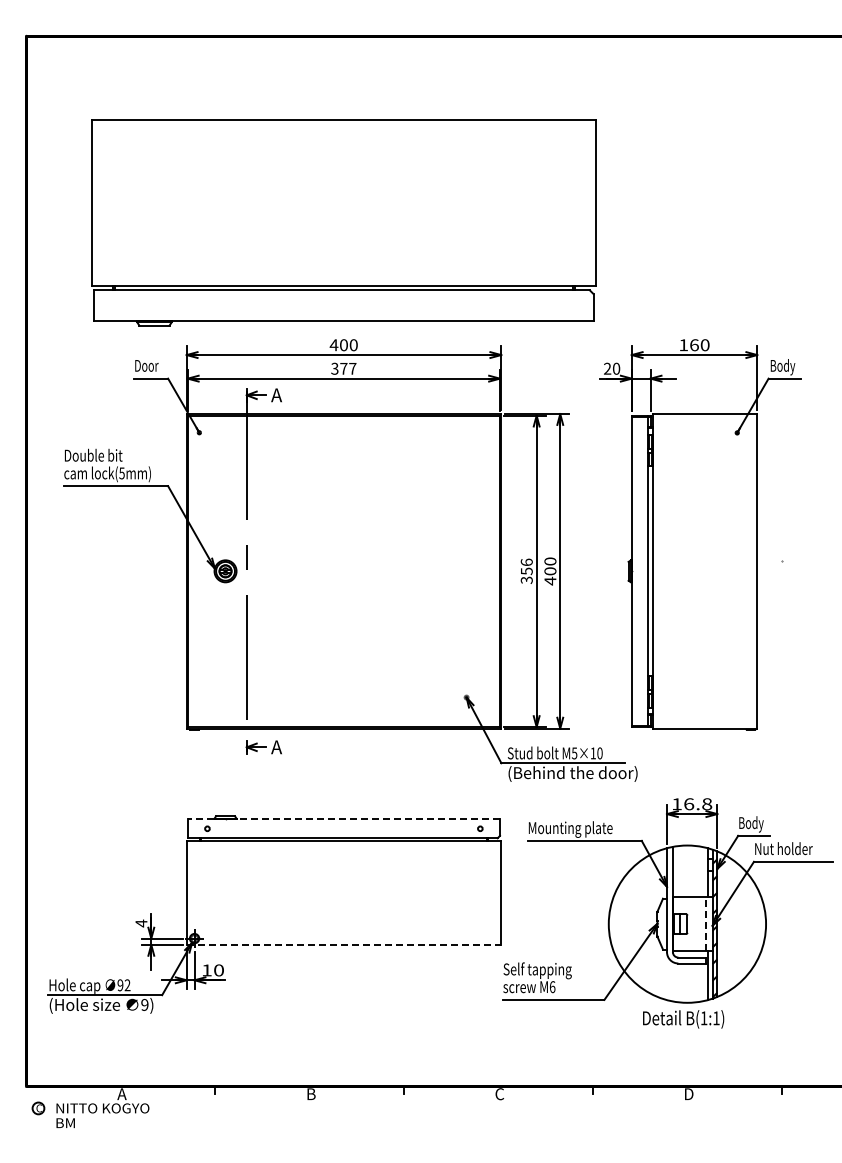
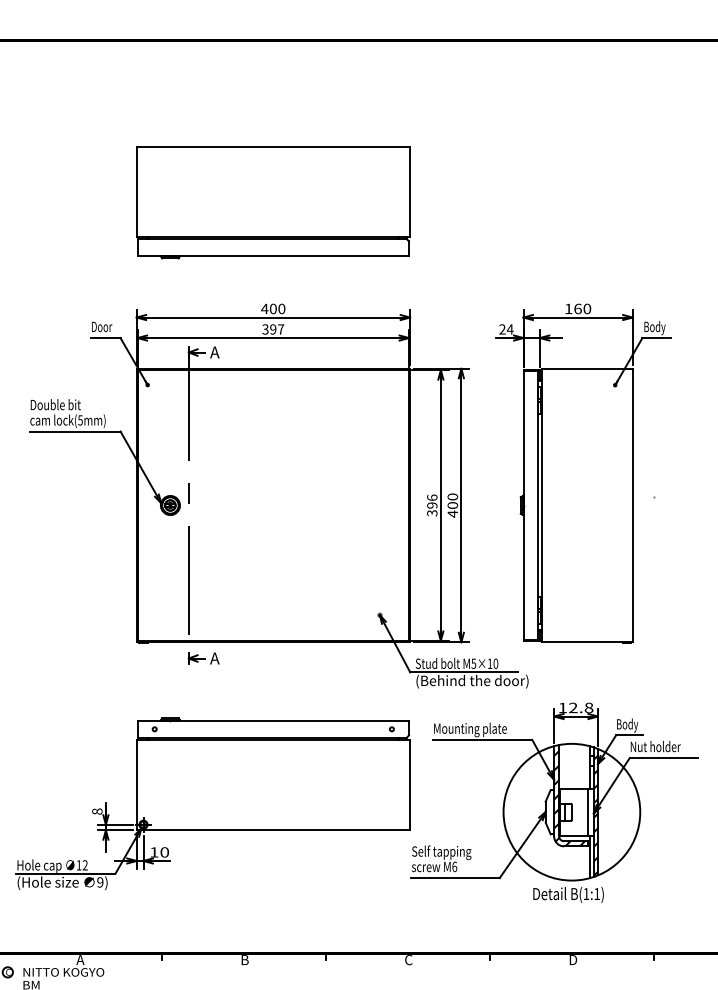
part: (343, 222) -> (272, 202), size x0.62
text: (343, 368) -> (272, 329), 377 -> 397
text: (616, 368) -> (510, 329), 20 -> 24
text: (526, 571) -> (432, 505), 356 -> 396
text: (689, 804) -> (573, 708), 16.8 -> 12.8
line: (343, 819) -> (272, 721), dashed -> solid
hatch: (684, 908) -> (569, 798), added
text: (141, 923) -> (97, 811), 4 -> 8
line: (706, 923) -> (588, 811), dashed -> solid
line: (344, 944) -> (273, 829), dashed -> solid
text: (120, 985) -> (79, 865), 92 -> 12

